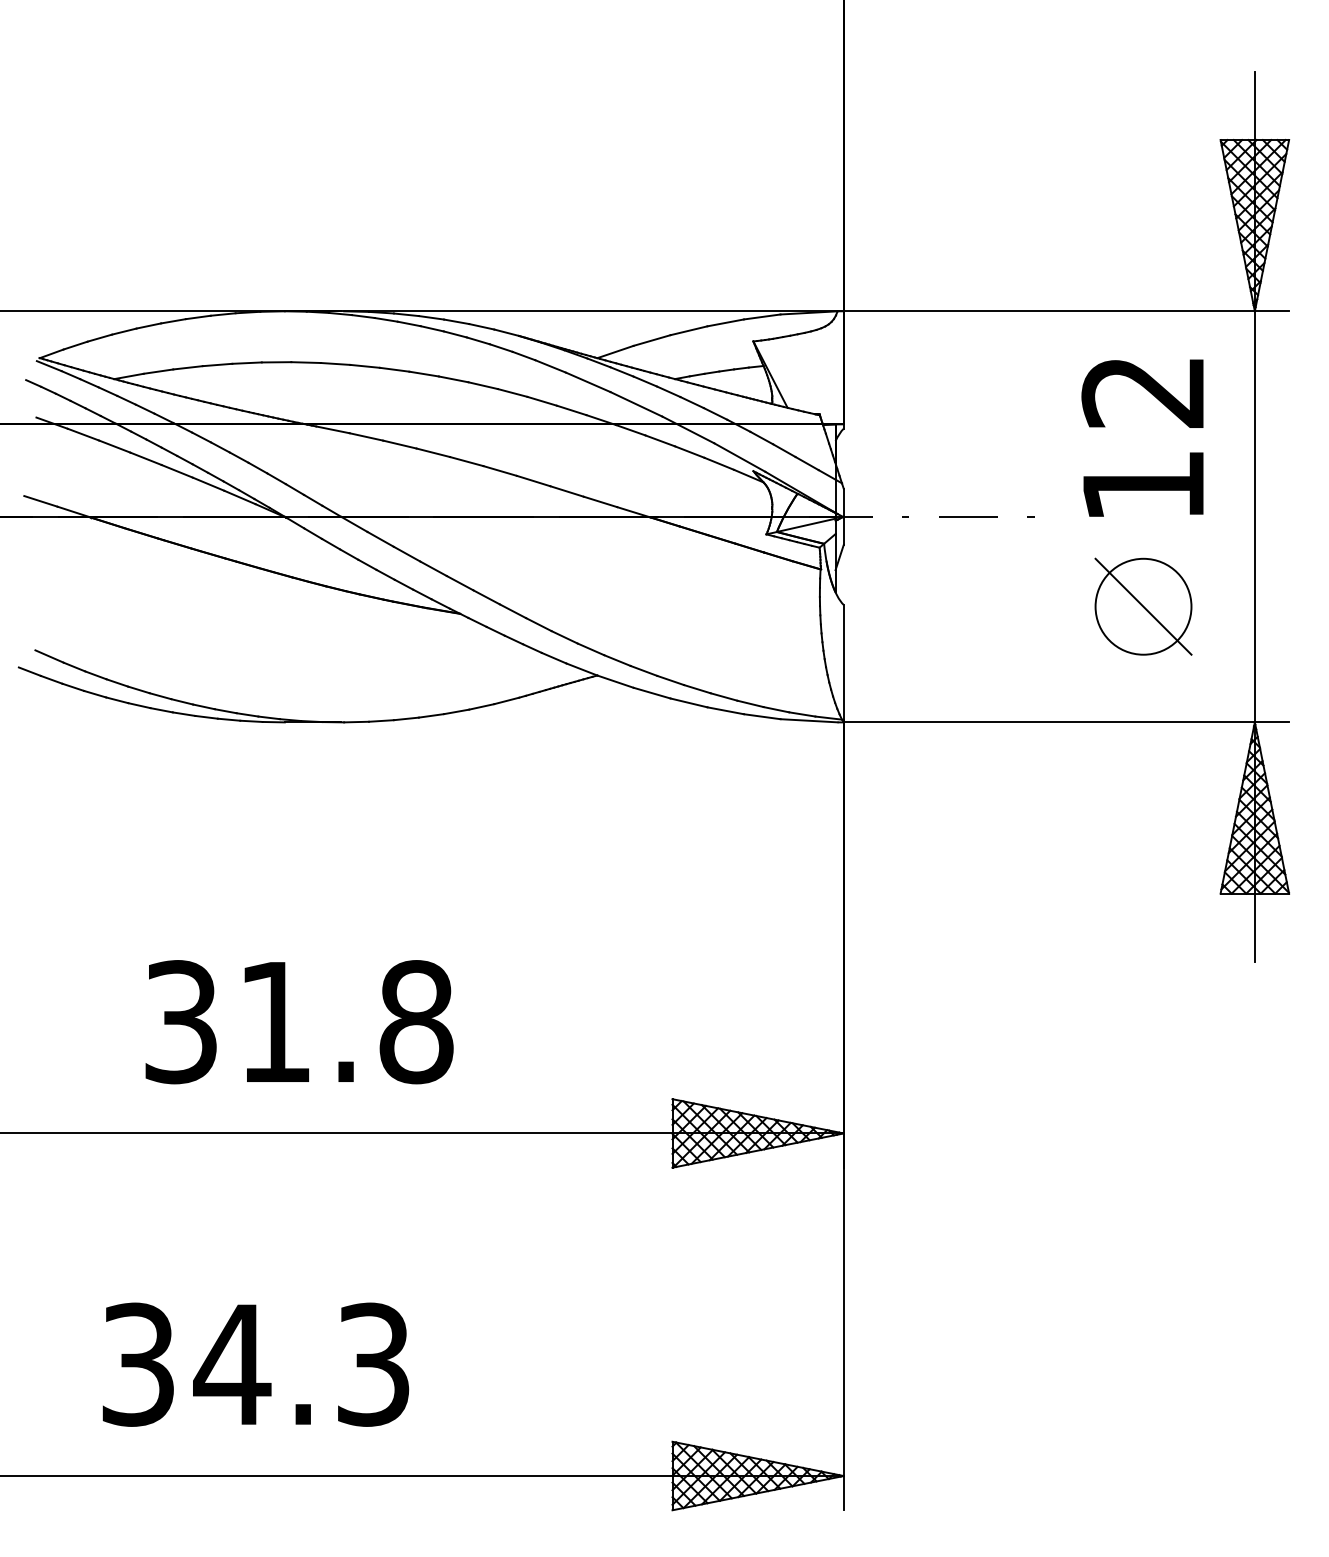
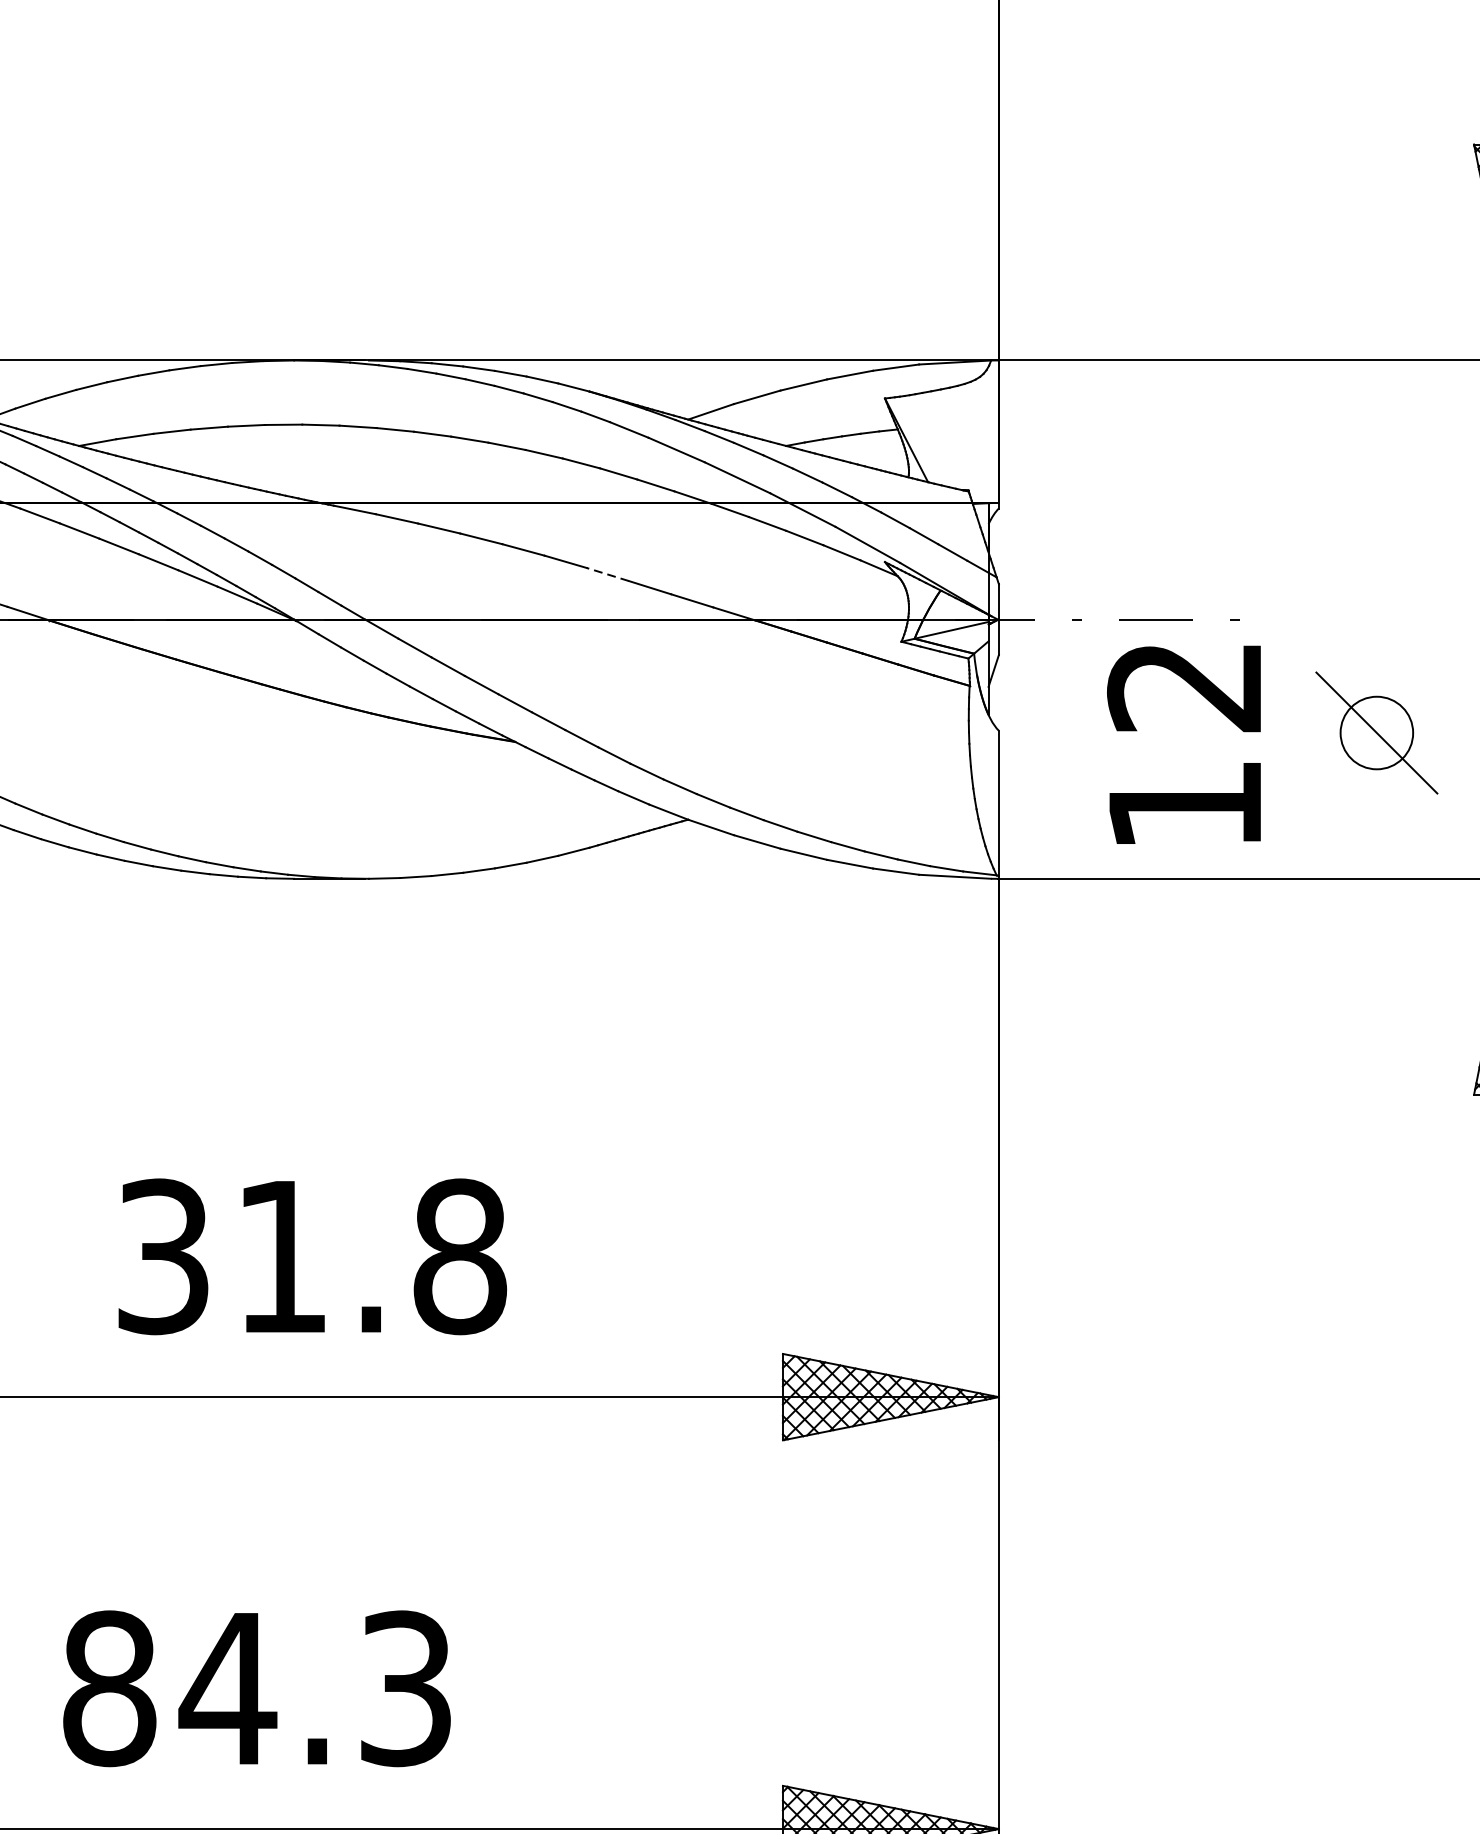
text: (1142, 437) -> (1183, 744), moved
line: (533, 481) -> (607, 575), solid -> dashed
circle: (1143, 606) -> (1376, 732), size x0.6
text: (138, 1364) -> (109, 1688), 34.3 -> 84.3

